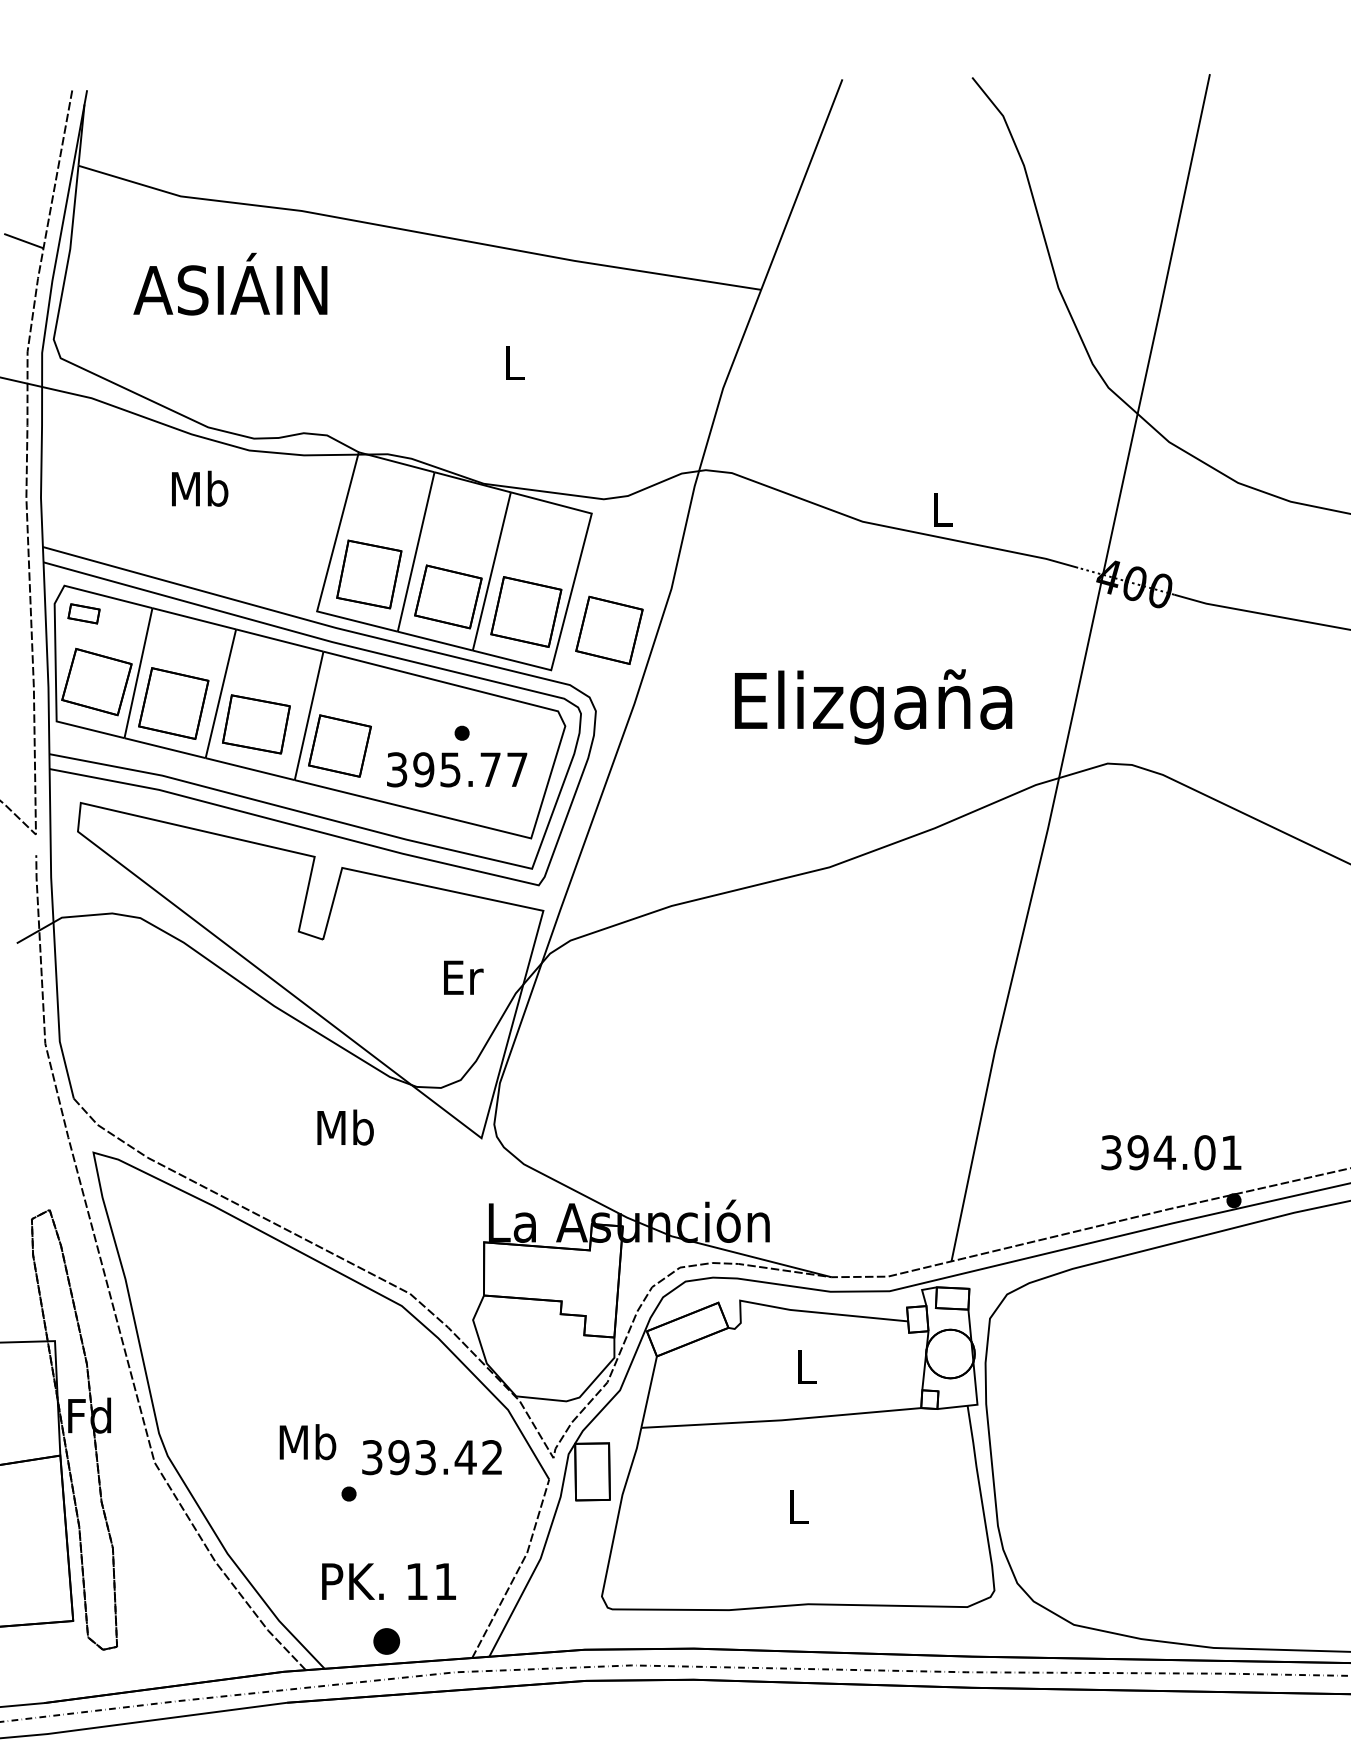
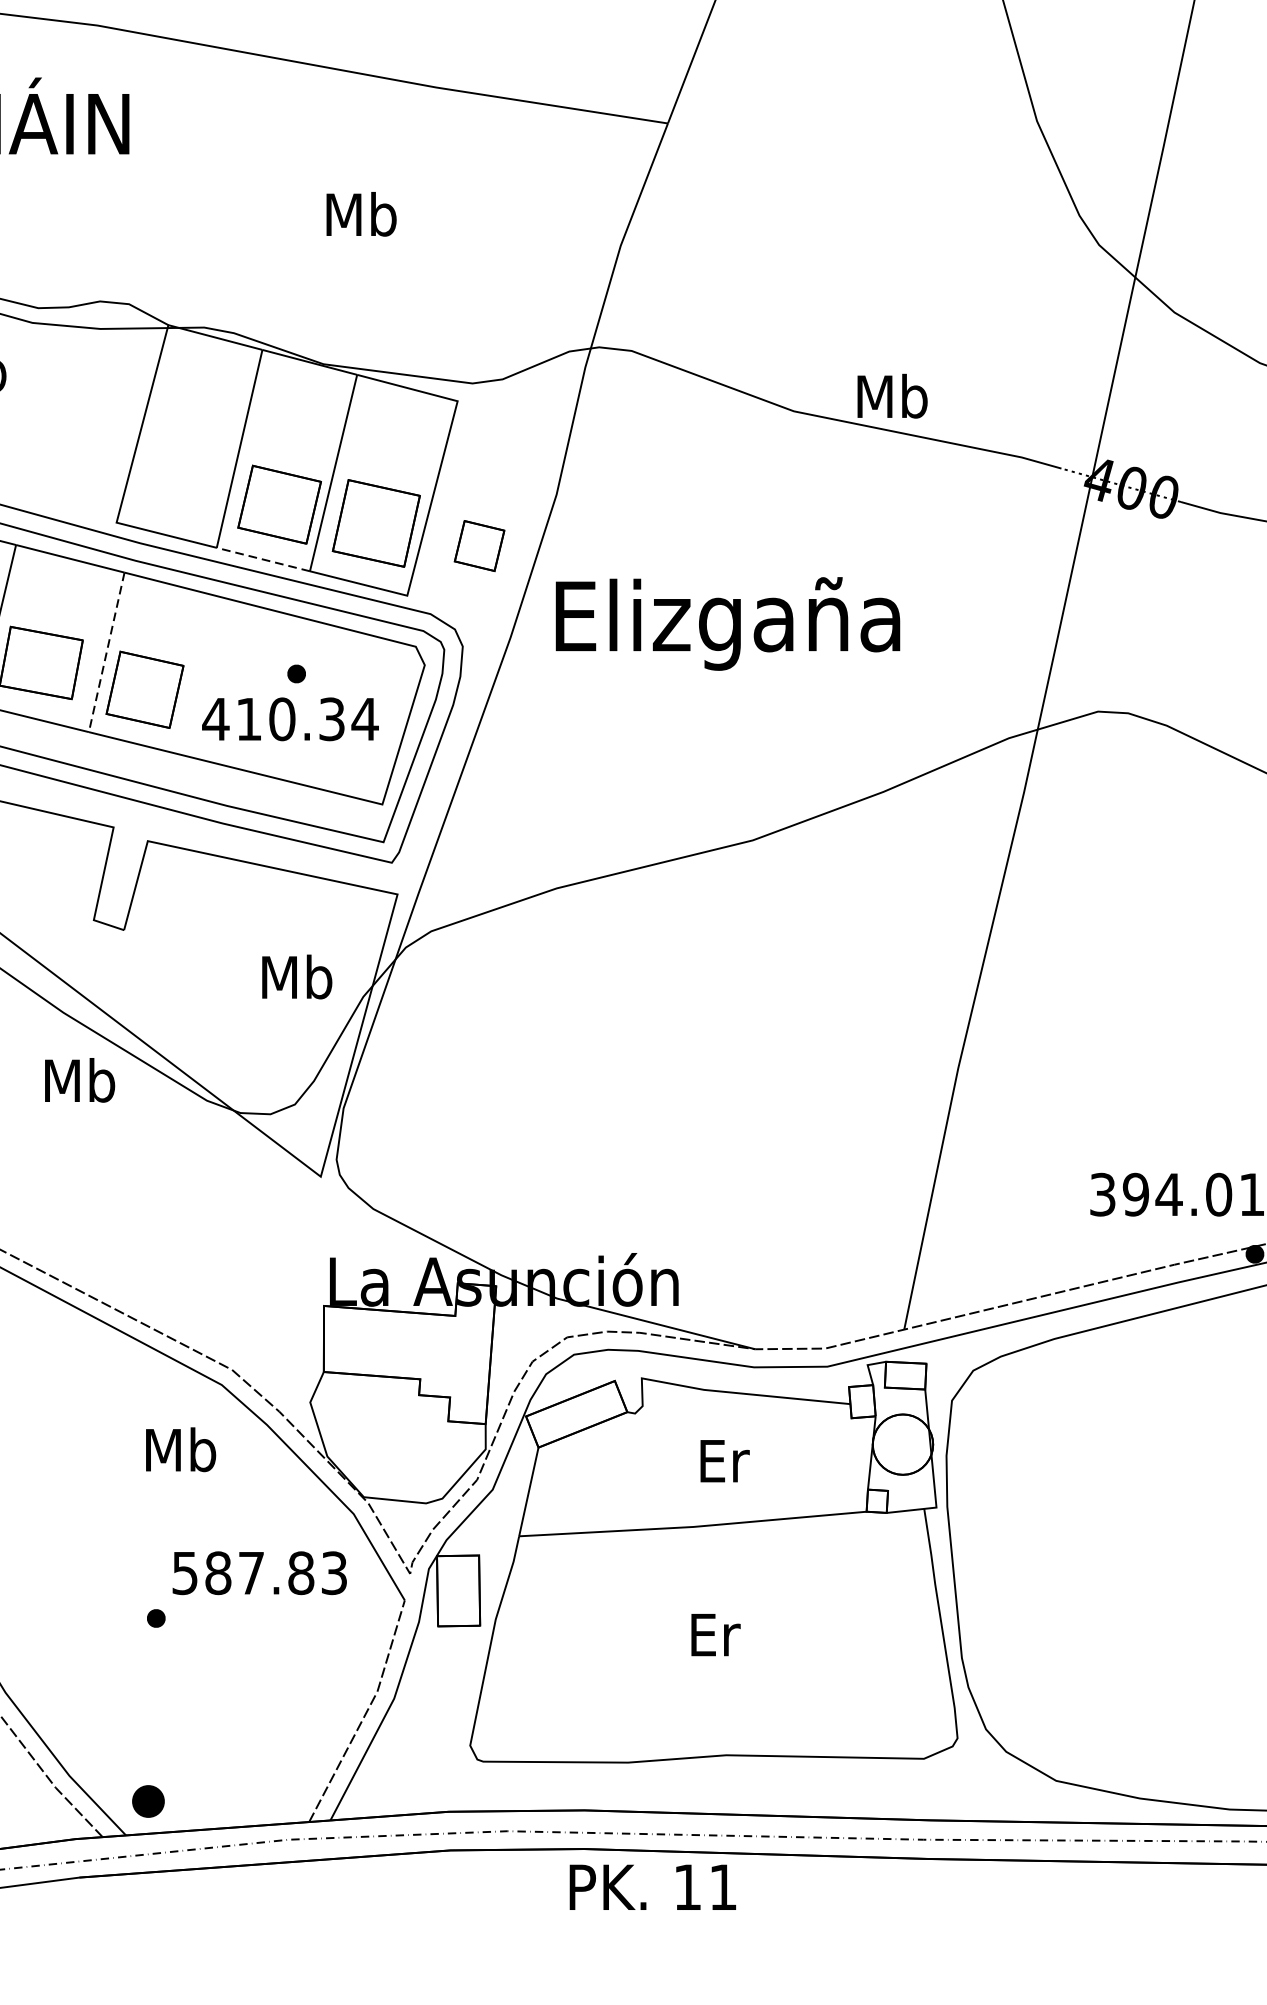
text: (514, 363) -> (361, 214), L -> Mb
text: (942, 509) -> (893, 396), L -> Mb
part: (369, 574) -> (181, 476), removed
part: (609, 629) -> (479, 545), size x0.6
line: (435, 641) -> (263, 560), solid -> dashed
text: (873, 706) -> (727, 623), moved
line: (309, 715) -> (107, 651), solid -> dashed
text: (456, 769) -> (289, 718), 395.77 -> 410.34
text: (462, 977) -> (297, 977), Er -> Mb
text: (345, 1127) -> (79, 1080), moved
text: (807, 1367) -> (725, 1461), L -> Er
text: (307, 1442) -> (180, 1450), moved
text: (432, 1457) -> (259, 1573), 393.42 -> 587.83
text: (799, 1507) -> (715, 1635), L -> Er
text: (388, 1581) -> (652, 1887), moved
part: (386, 1641) -> (148, 1801), moved

